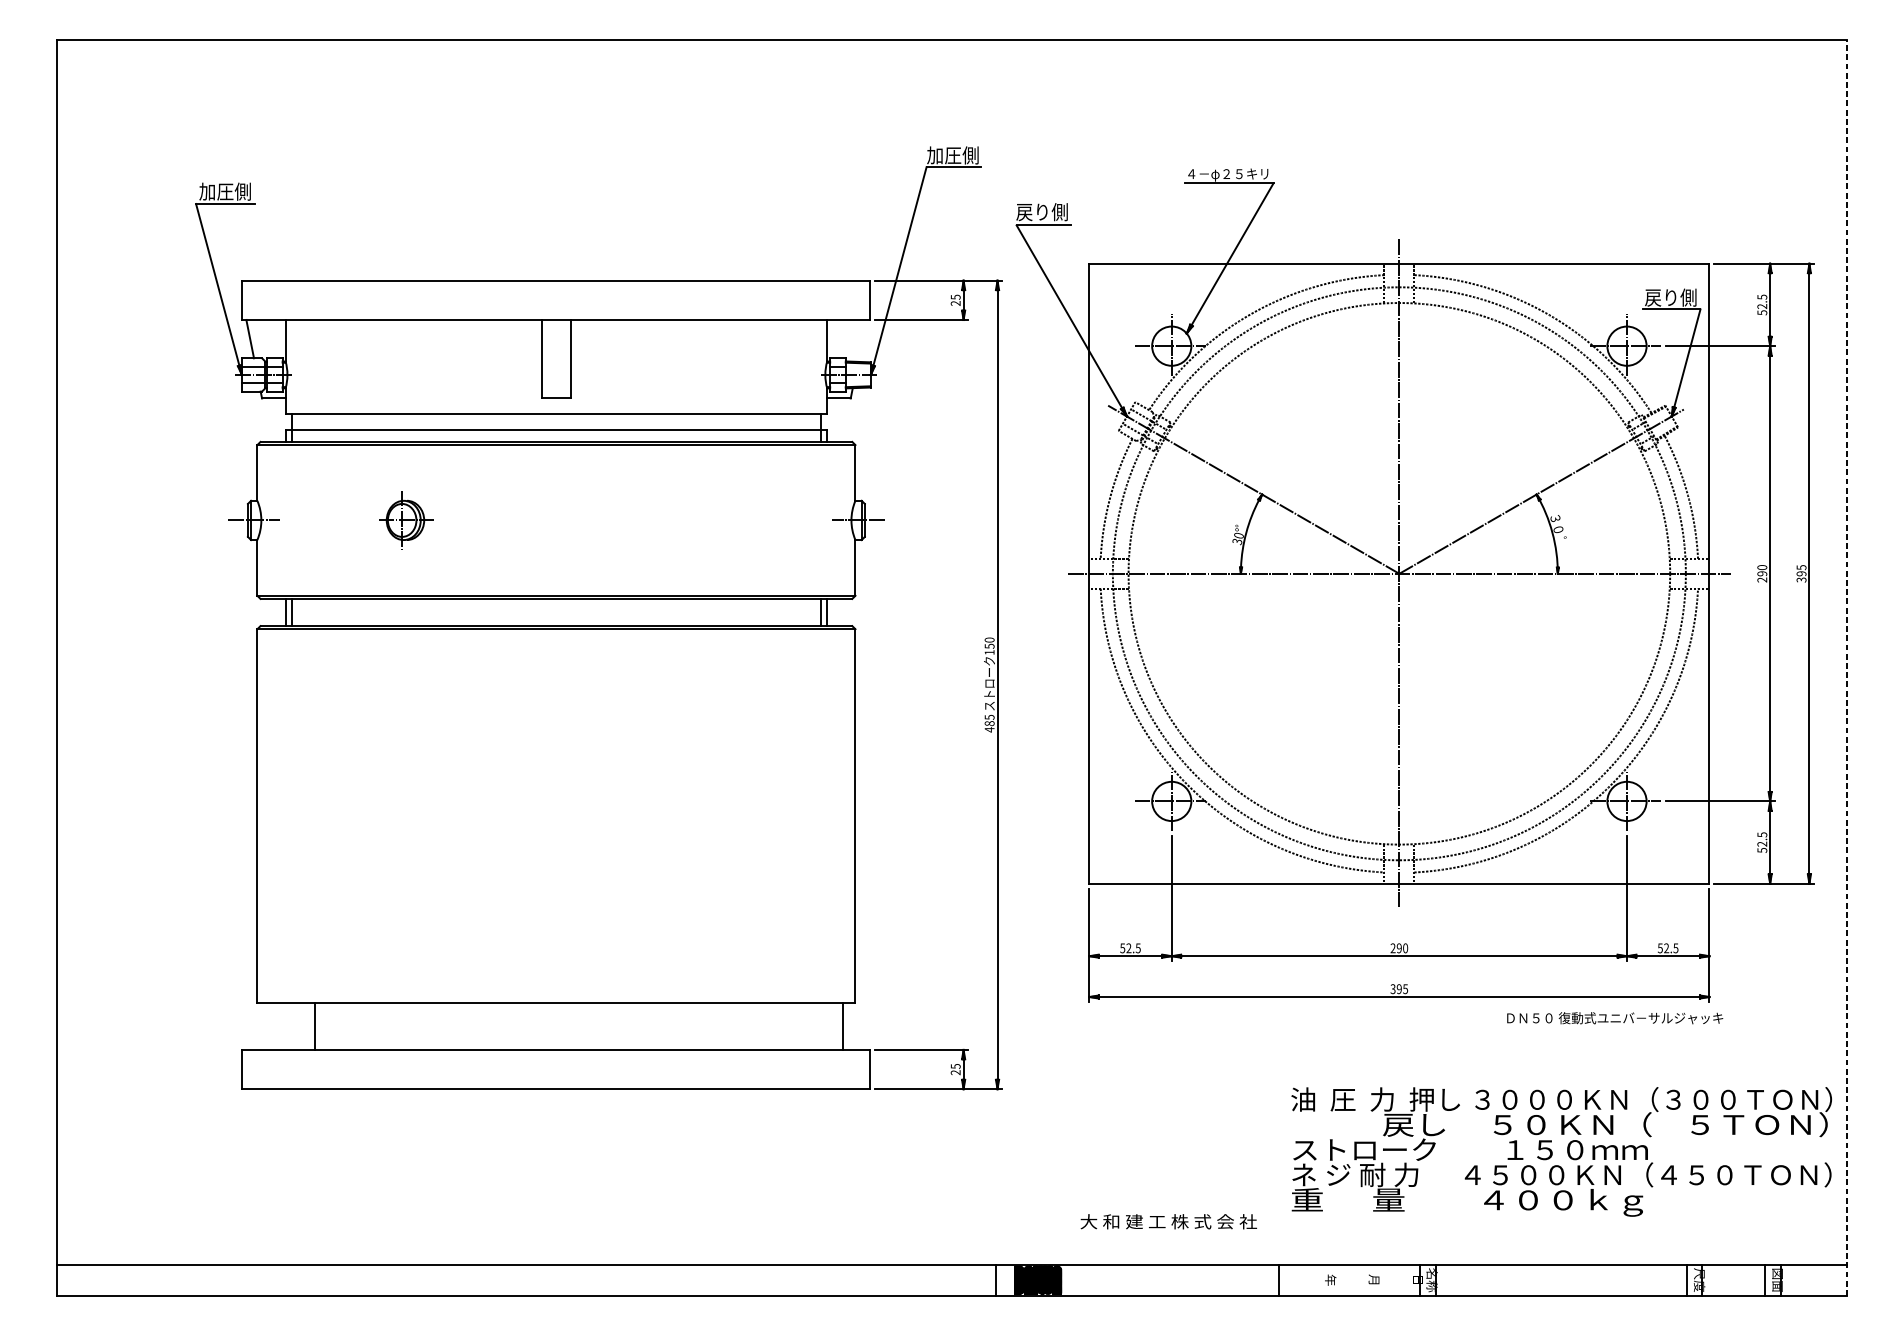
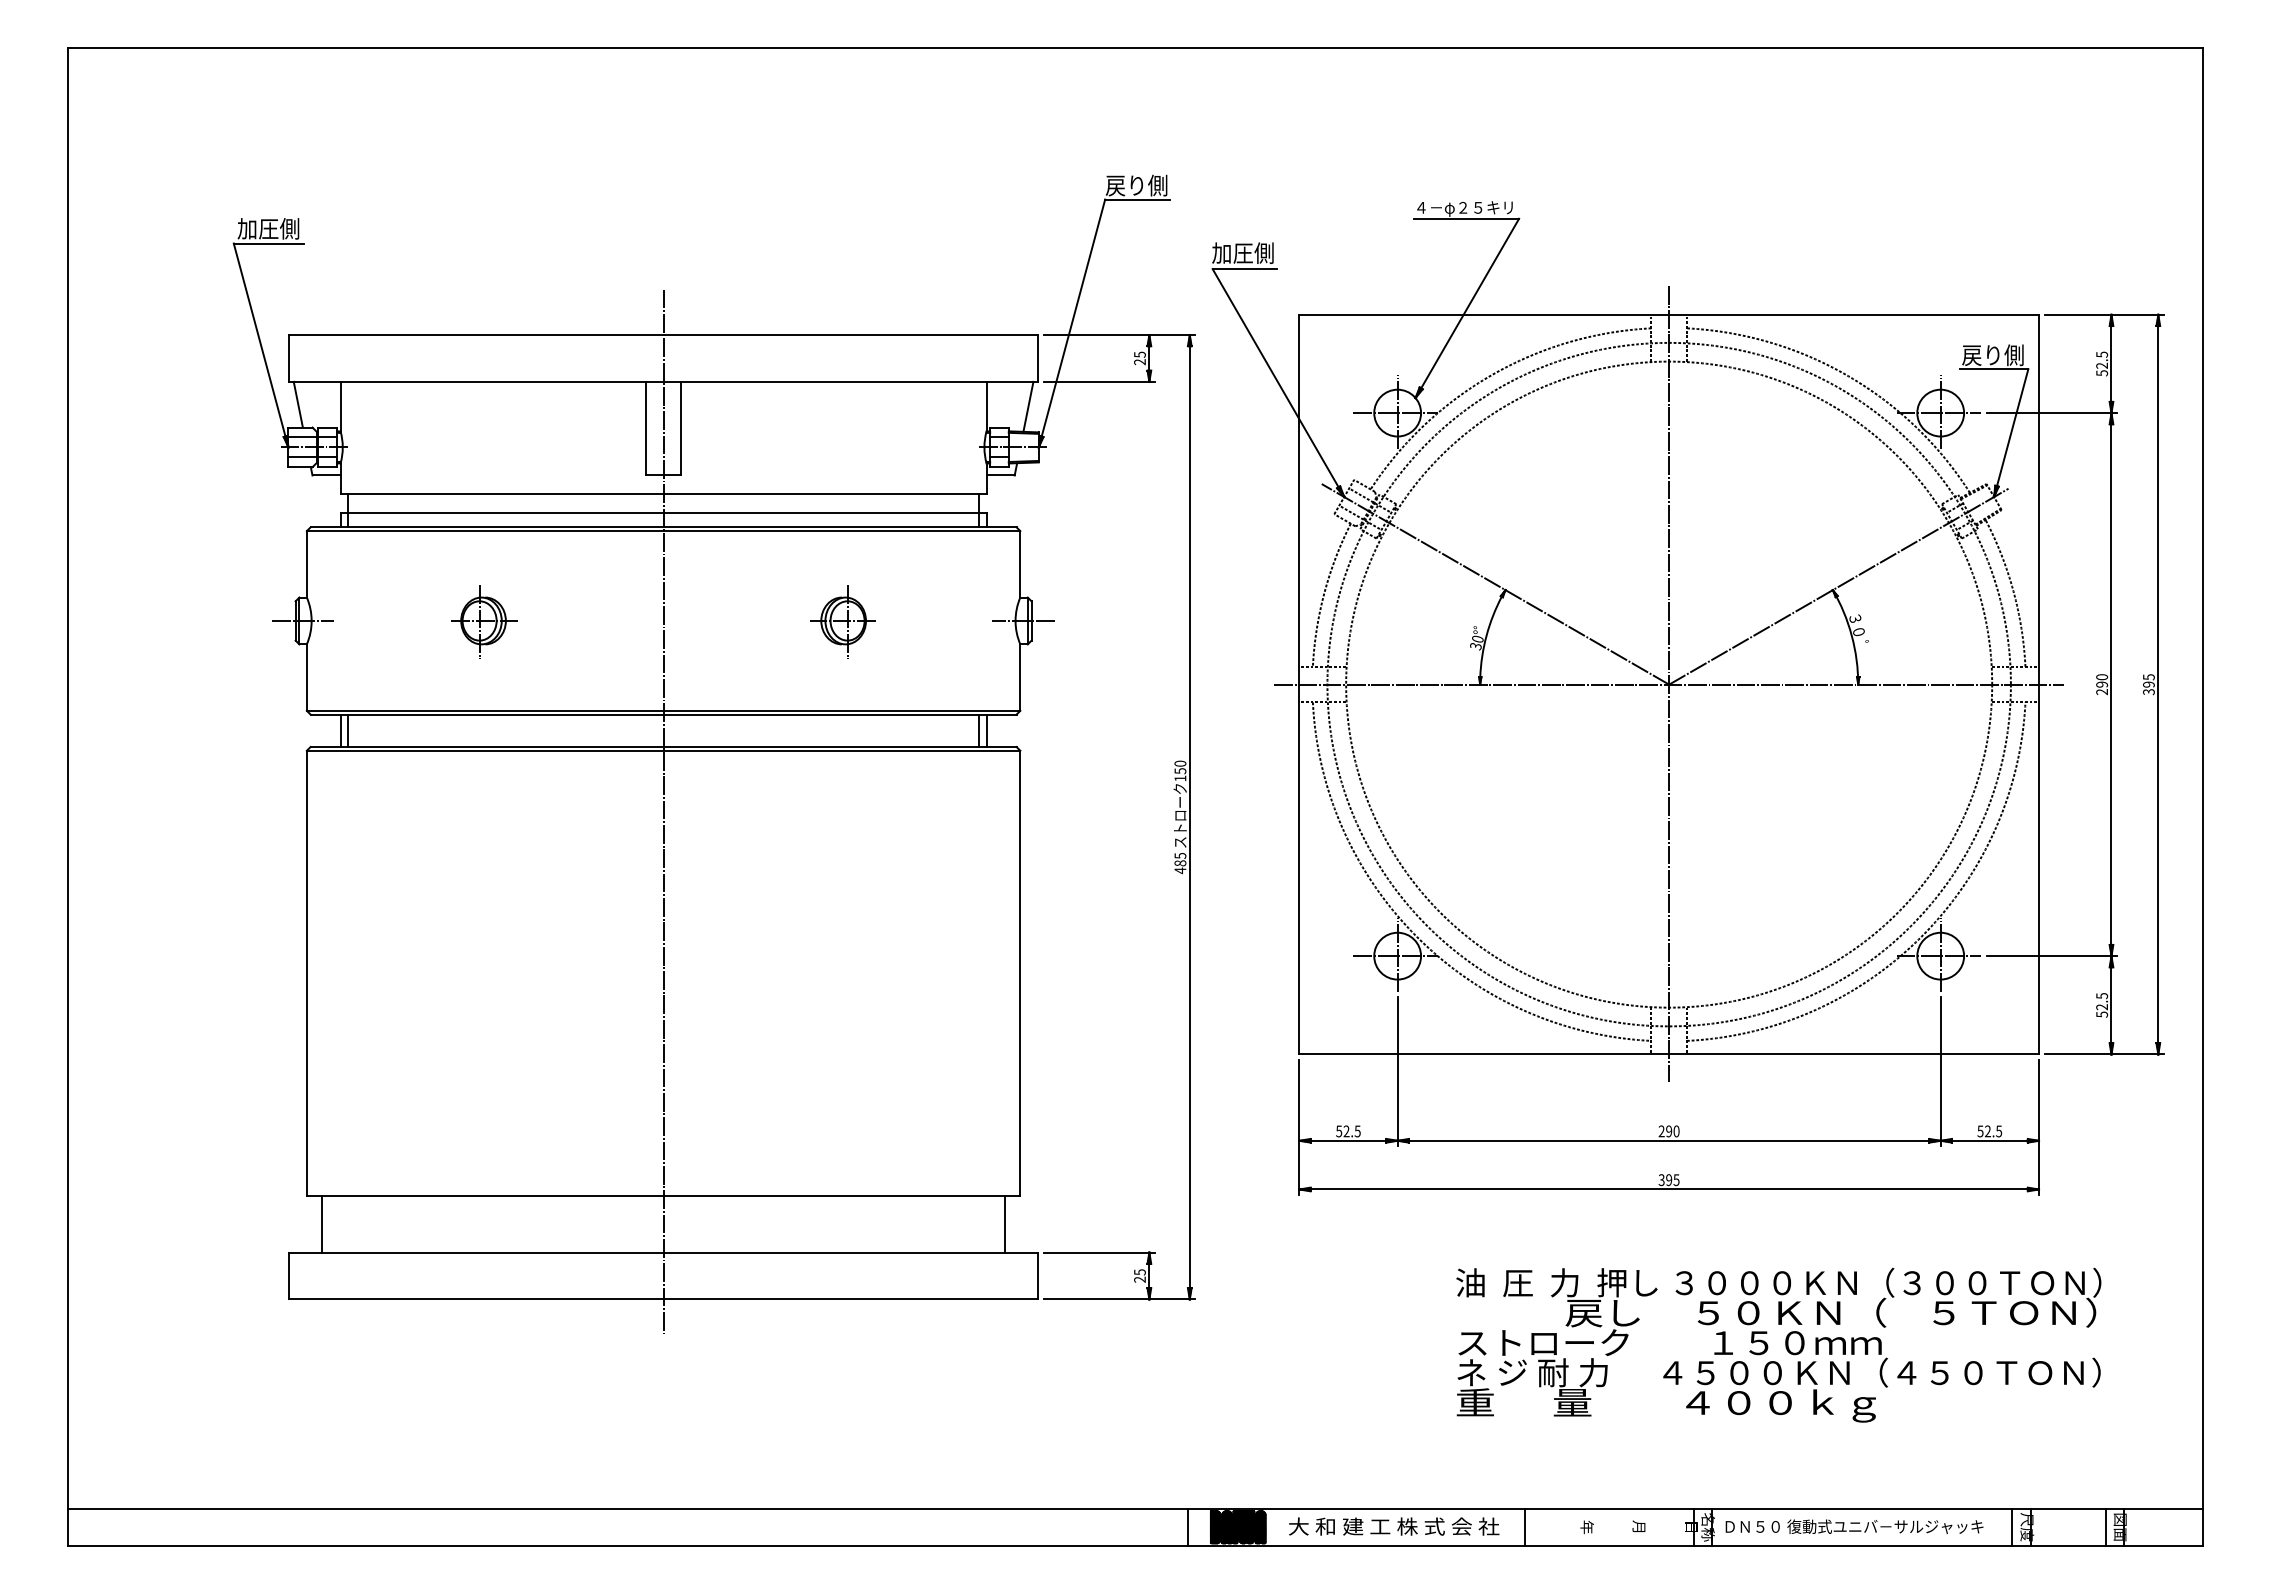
text: (944, 155) -> (1126, 185), 加圧側 -> 戻り側
text: (1033, 211) -> (1232, 252), 戻り側 -> 加圧側
line: (862, 340) -> (1028, 406), added
part: (706, 520) -> (842, 621), added
line: (1846, 667) -> (2202, 796), dashed -> solid
line: (556, 680) -> (663, 811), added
text: (1615, 1017) -> (1854, 1526), moved
line: (314, 1026) -> (321, 1224), moved
text: (1561, 1151) -> (1778, 1344), moved
text: (1169, 1221) -> (1394, 1526), moved

